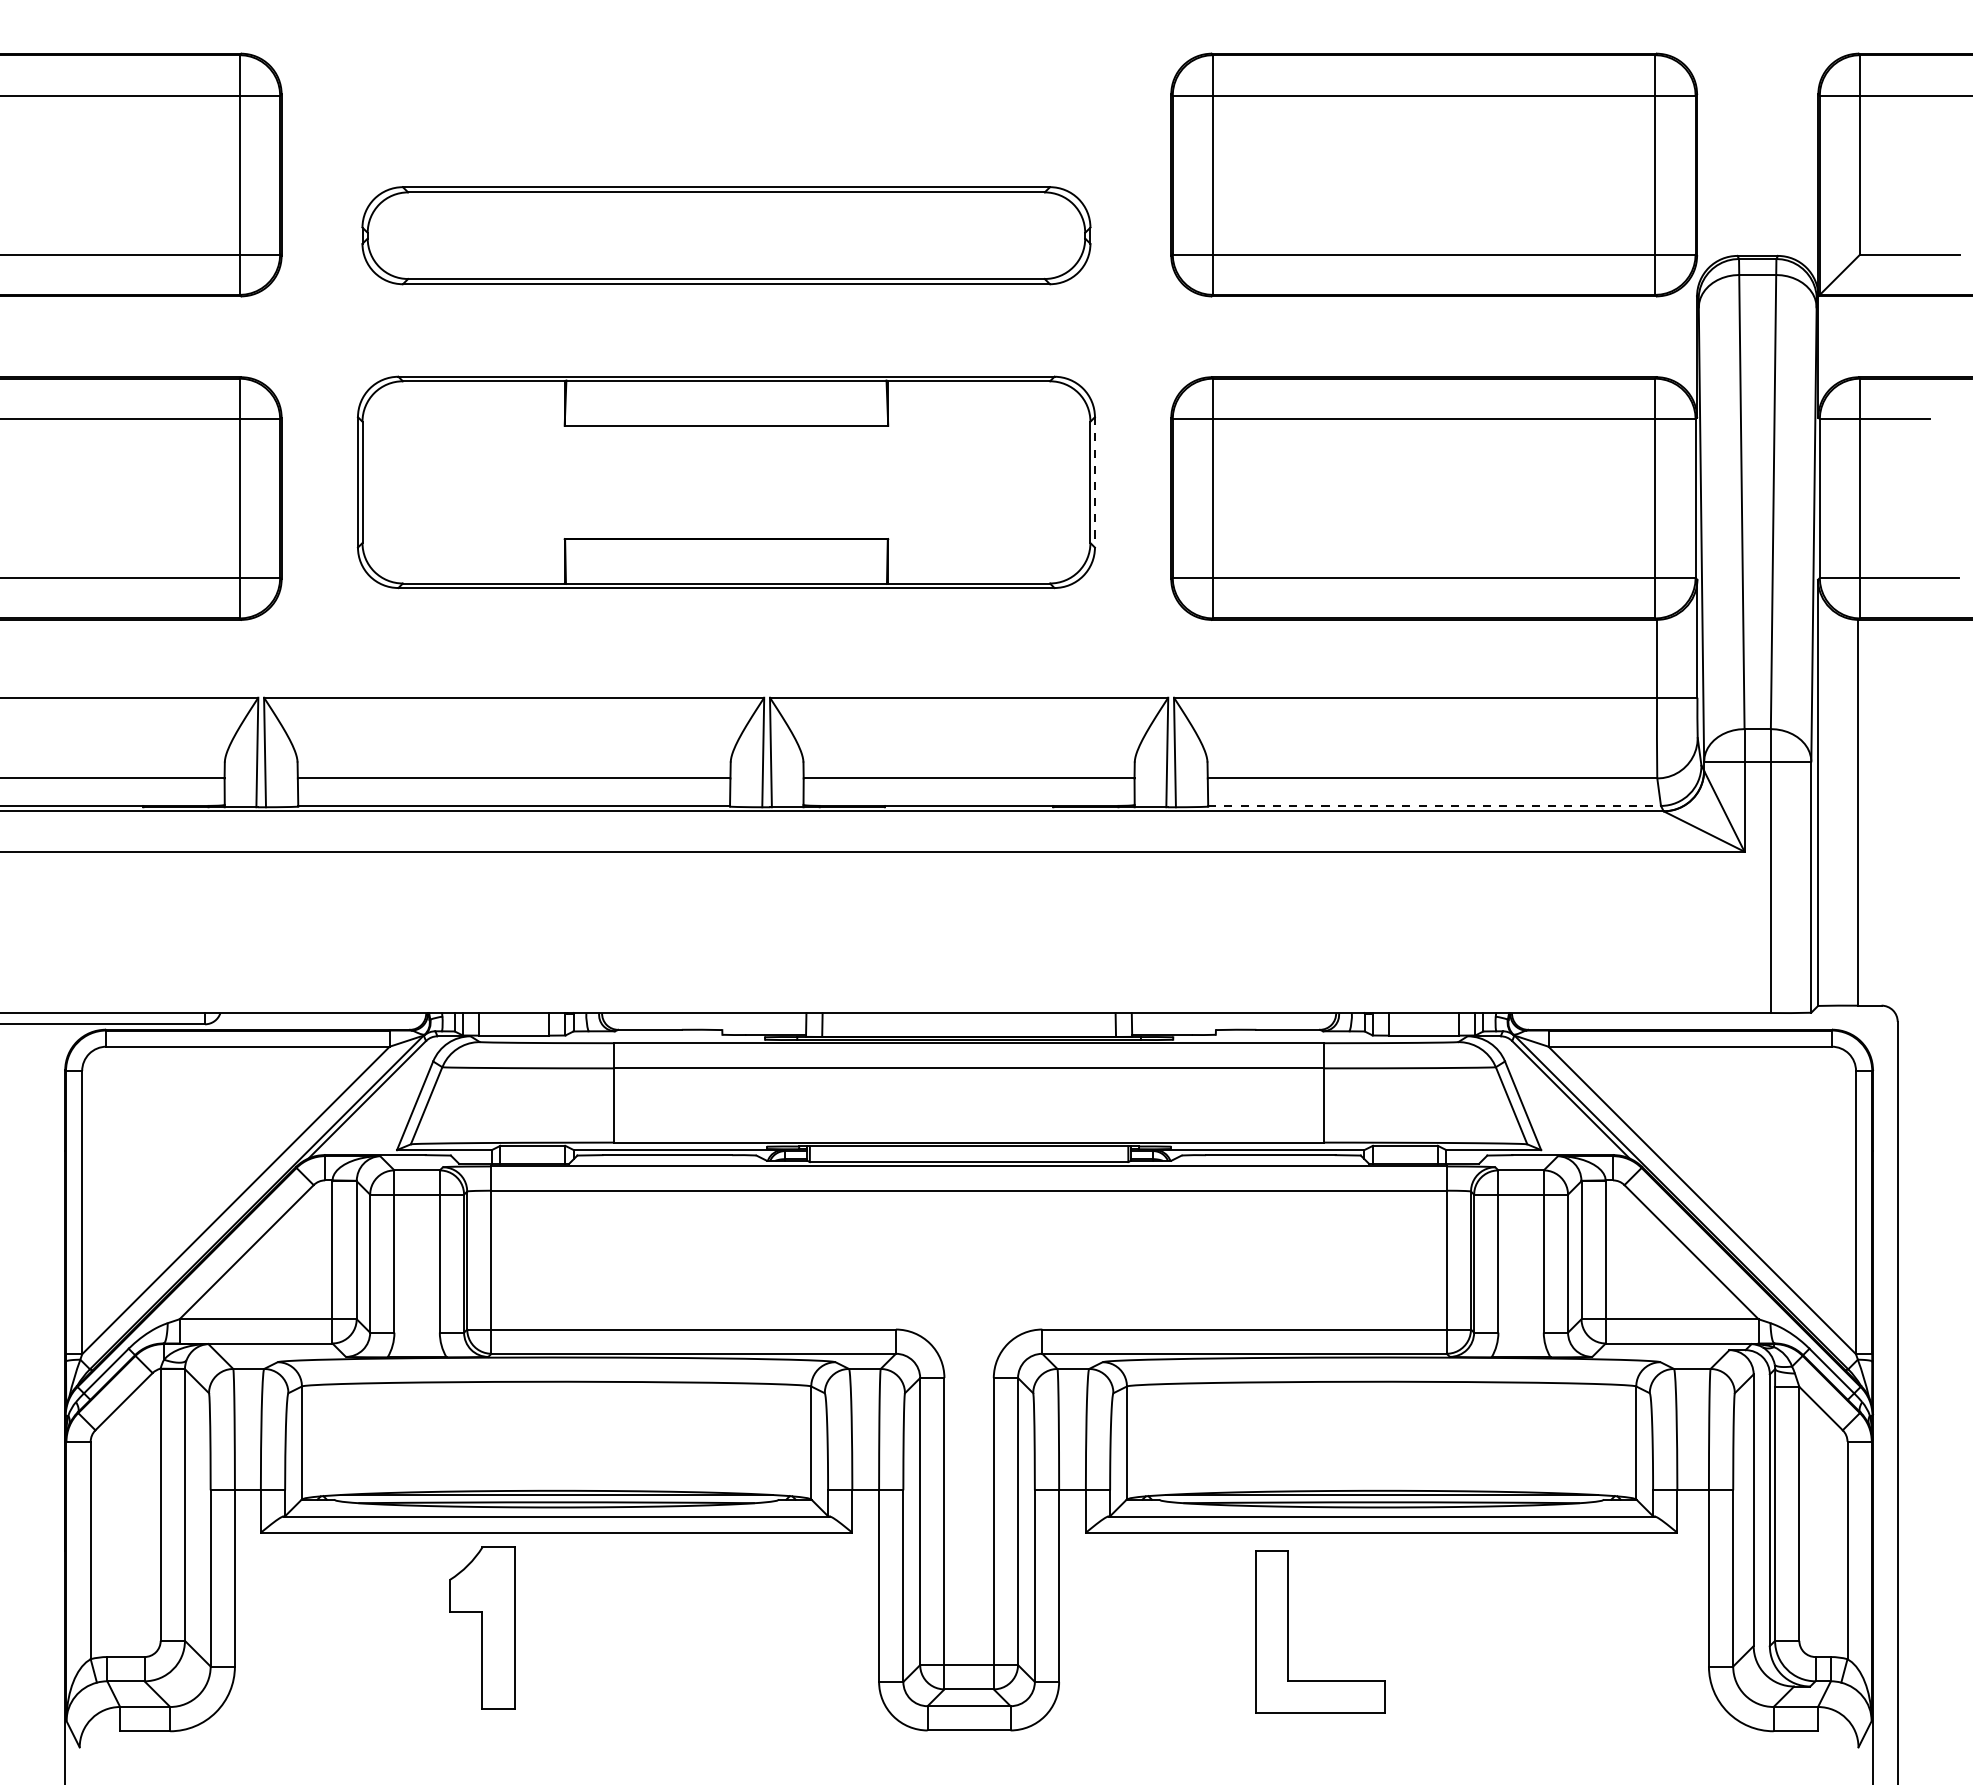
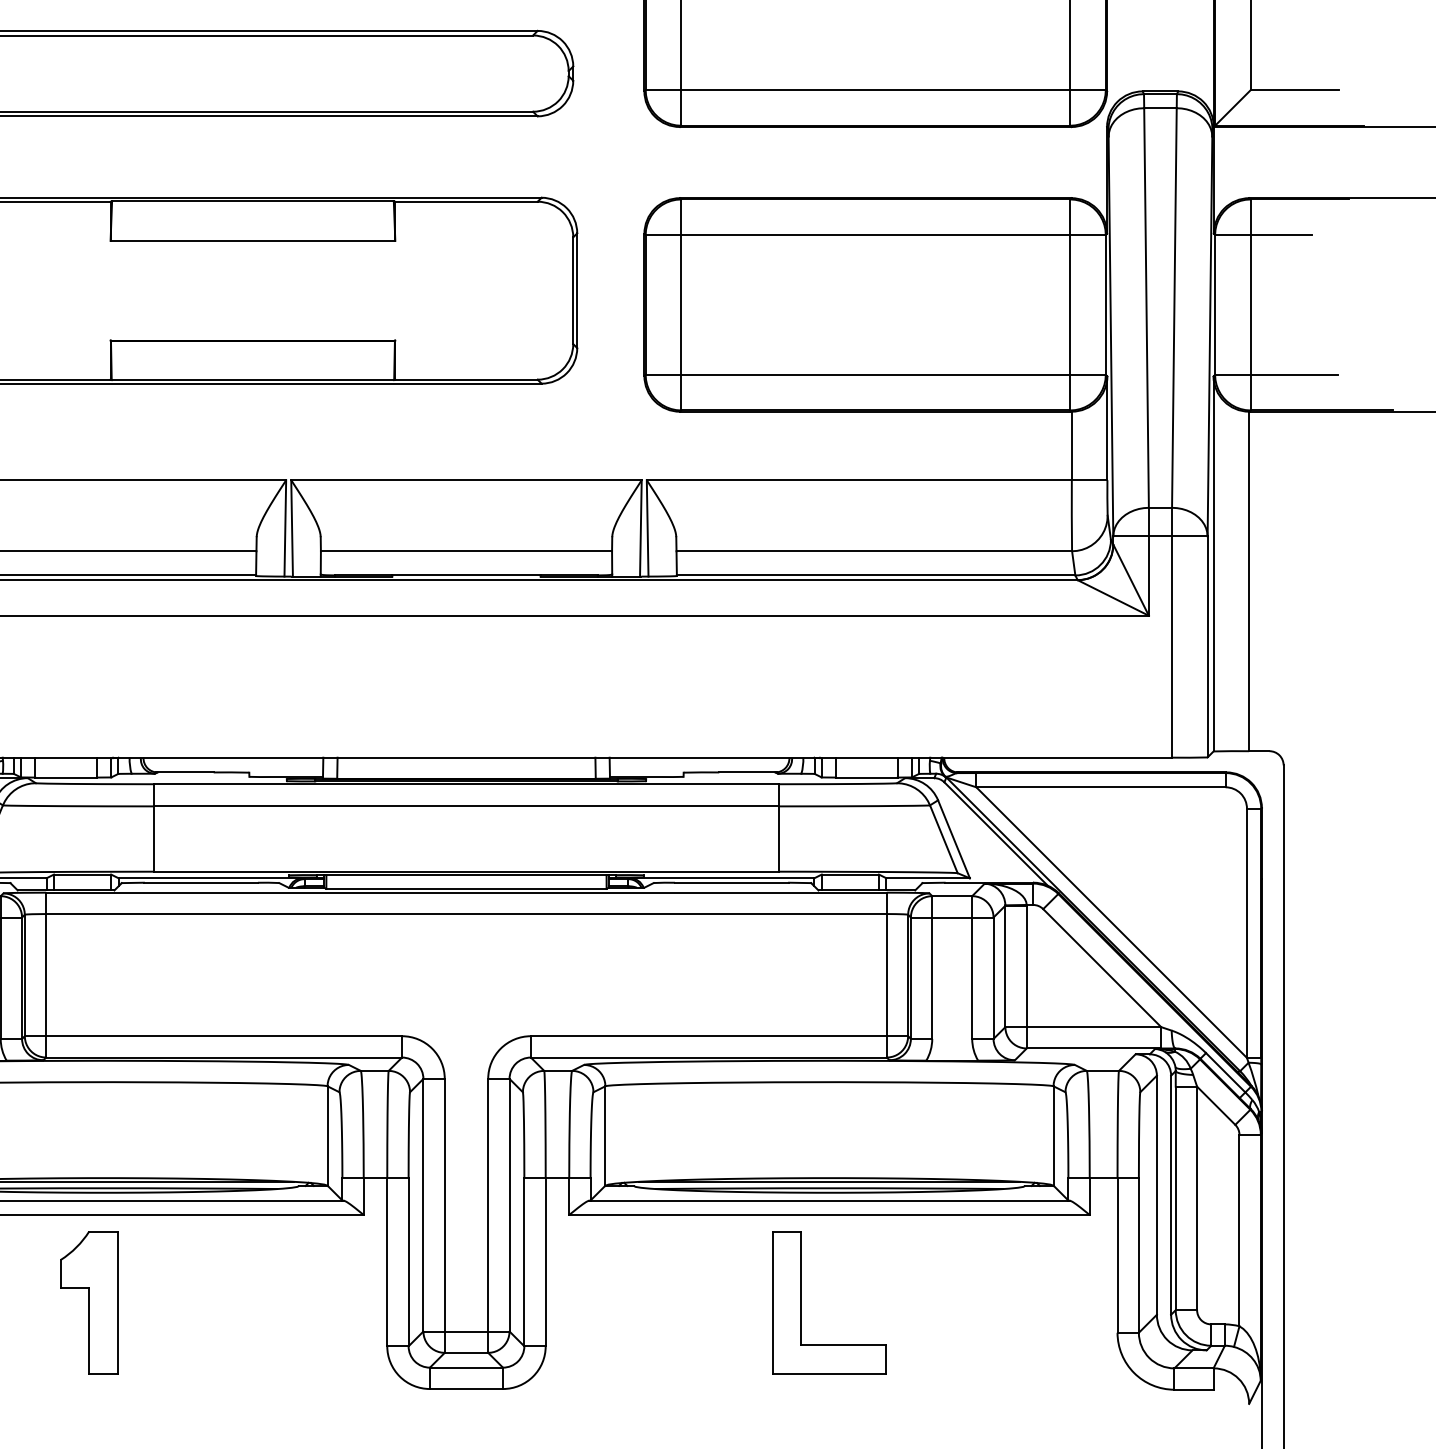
line: (1094, 482) -> (576, 290), dashed -> solid
line: (1435, 805) -> (876, 575), dashed -> solid
part: (482, 1627) -> (89, 1301), moved
part: (1288, 1631) -> (801, 1301), moved

